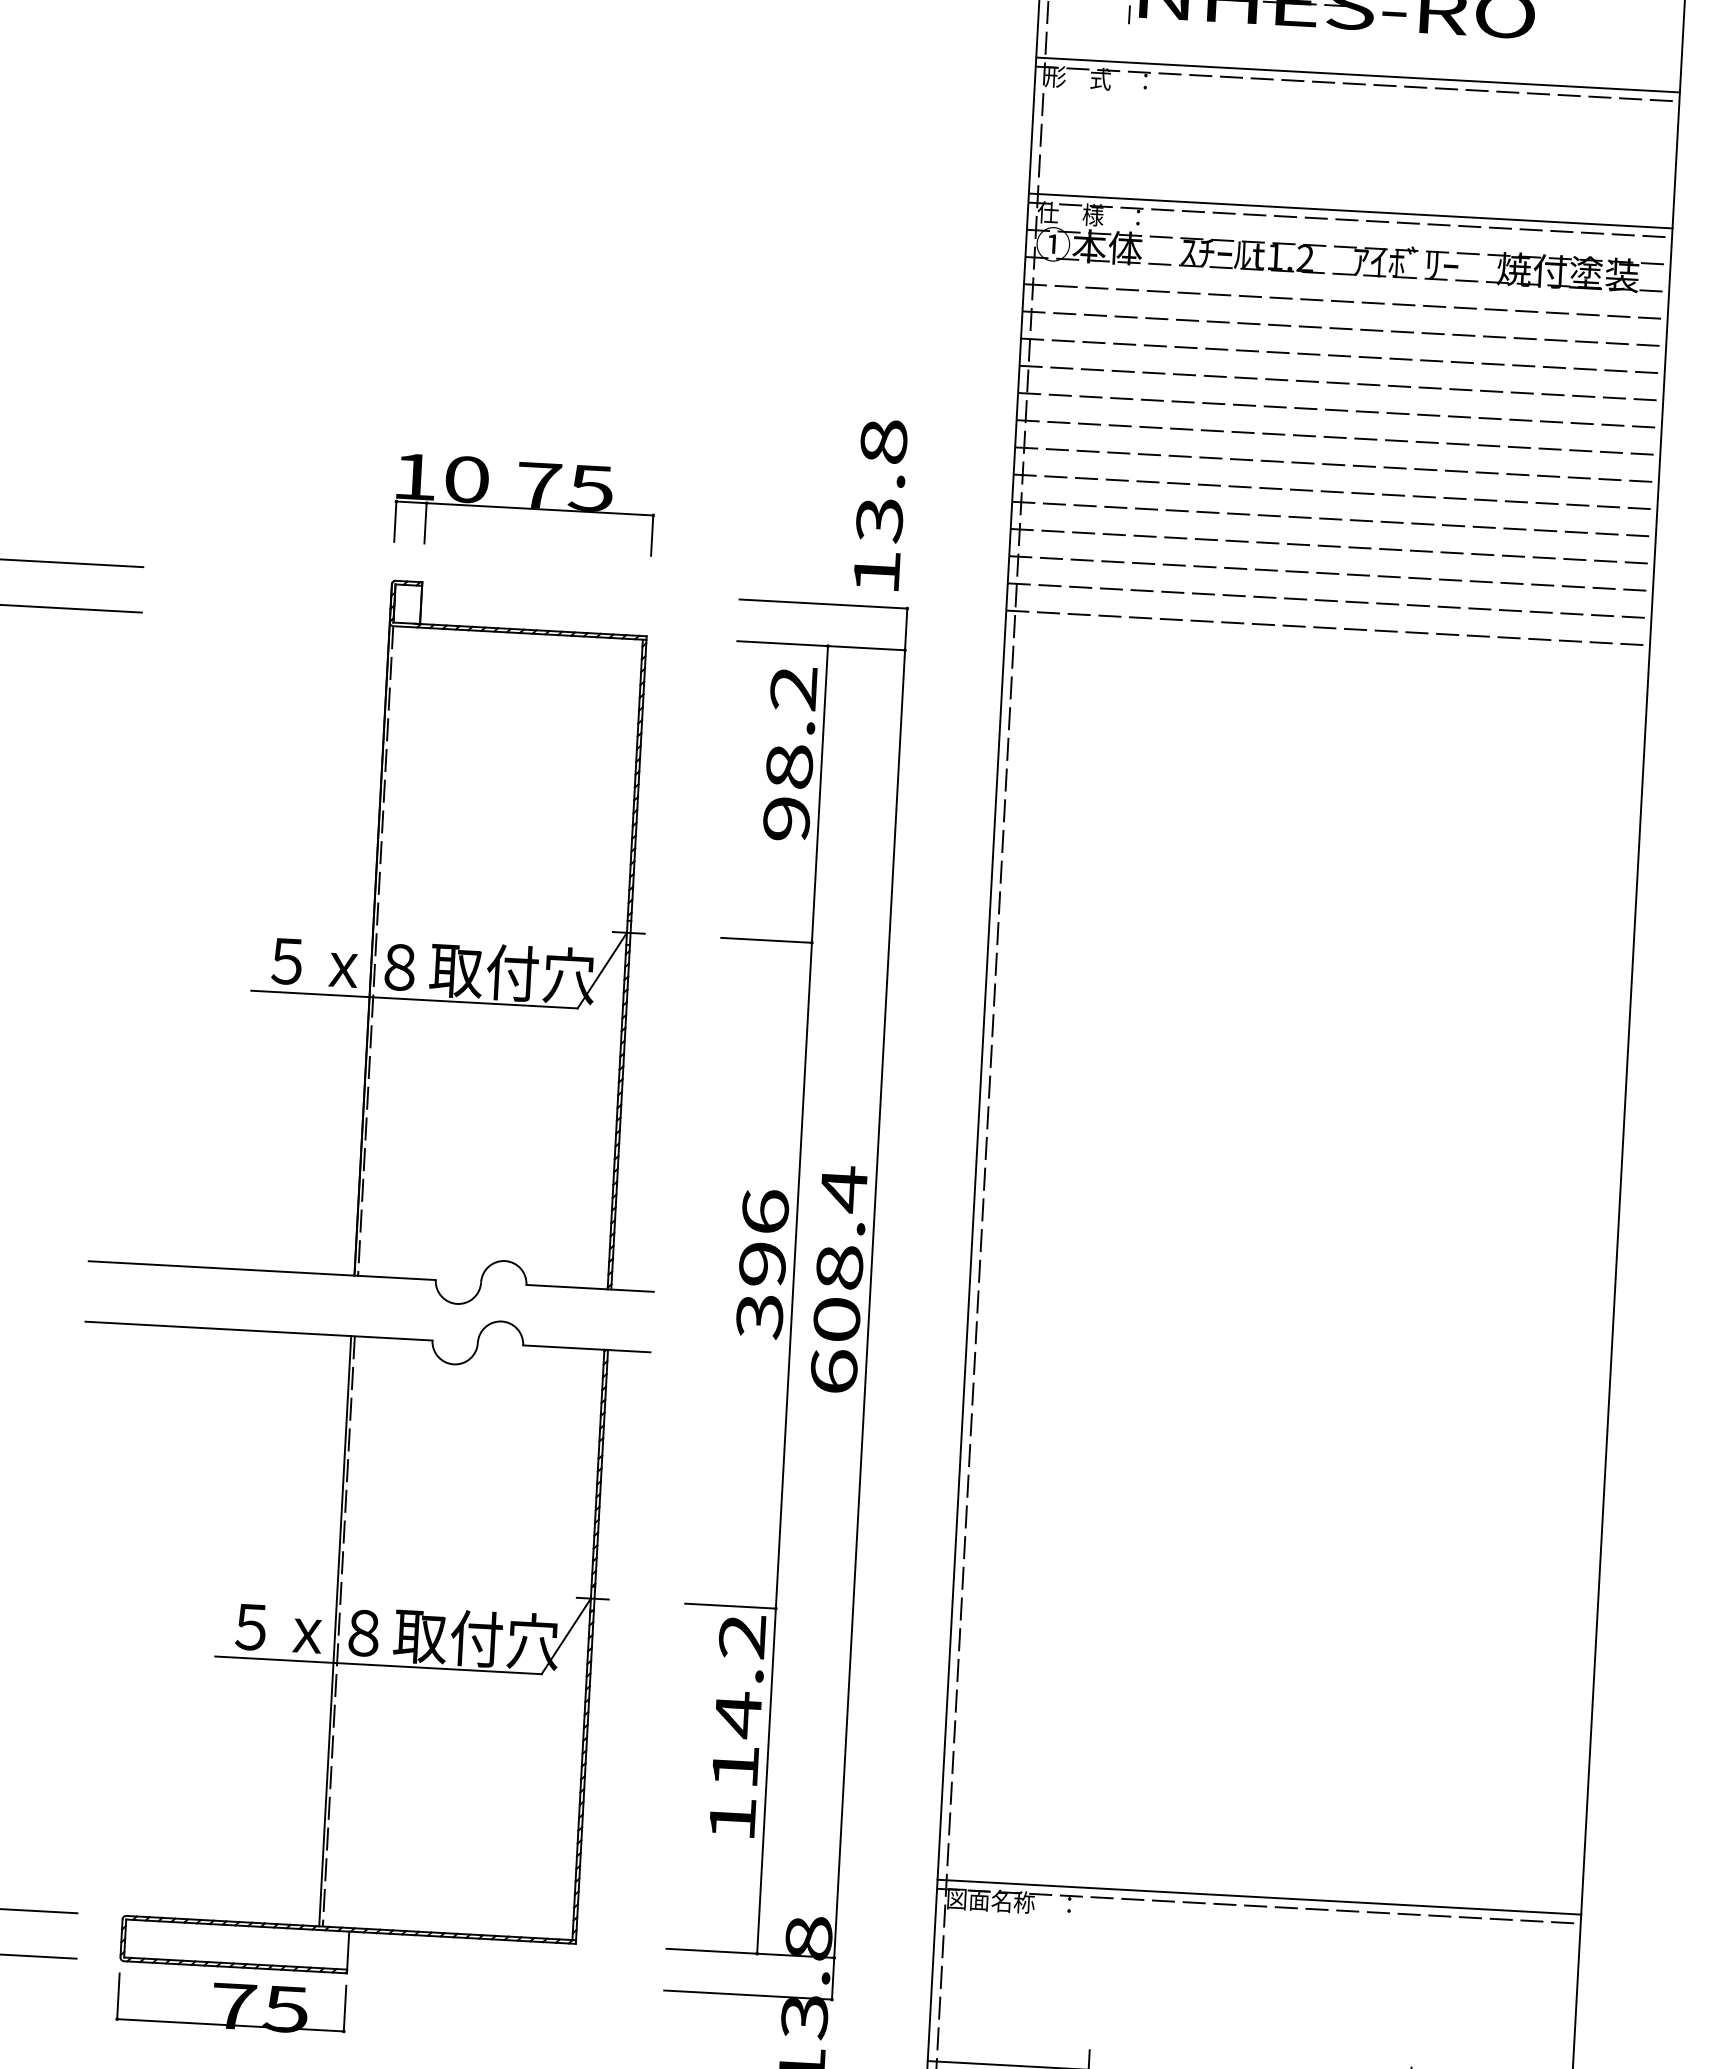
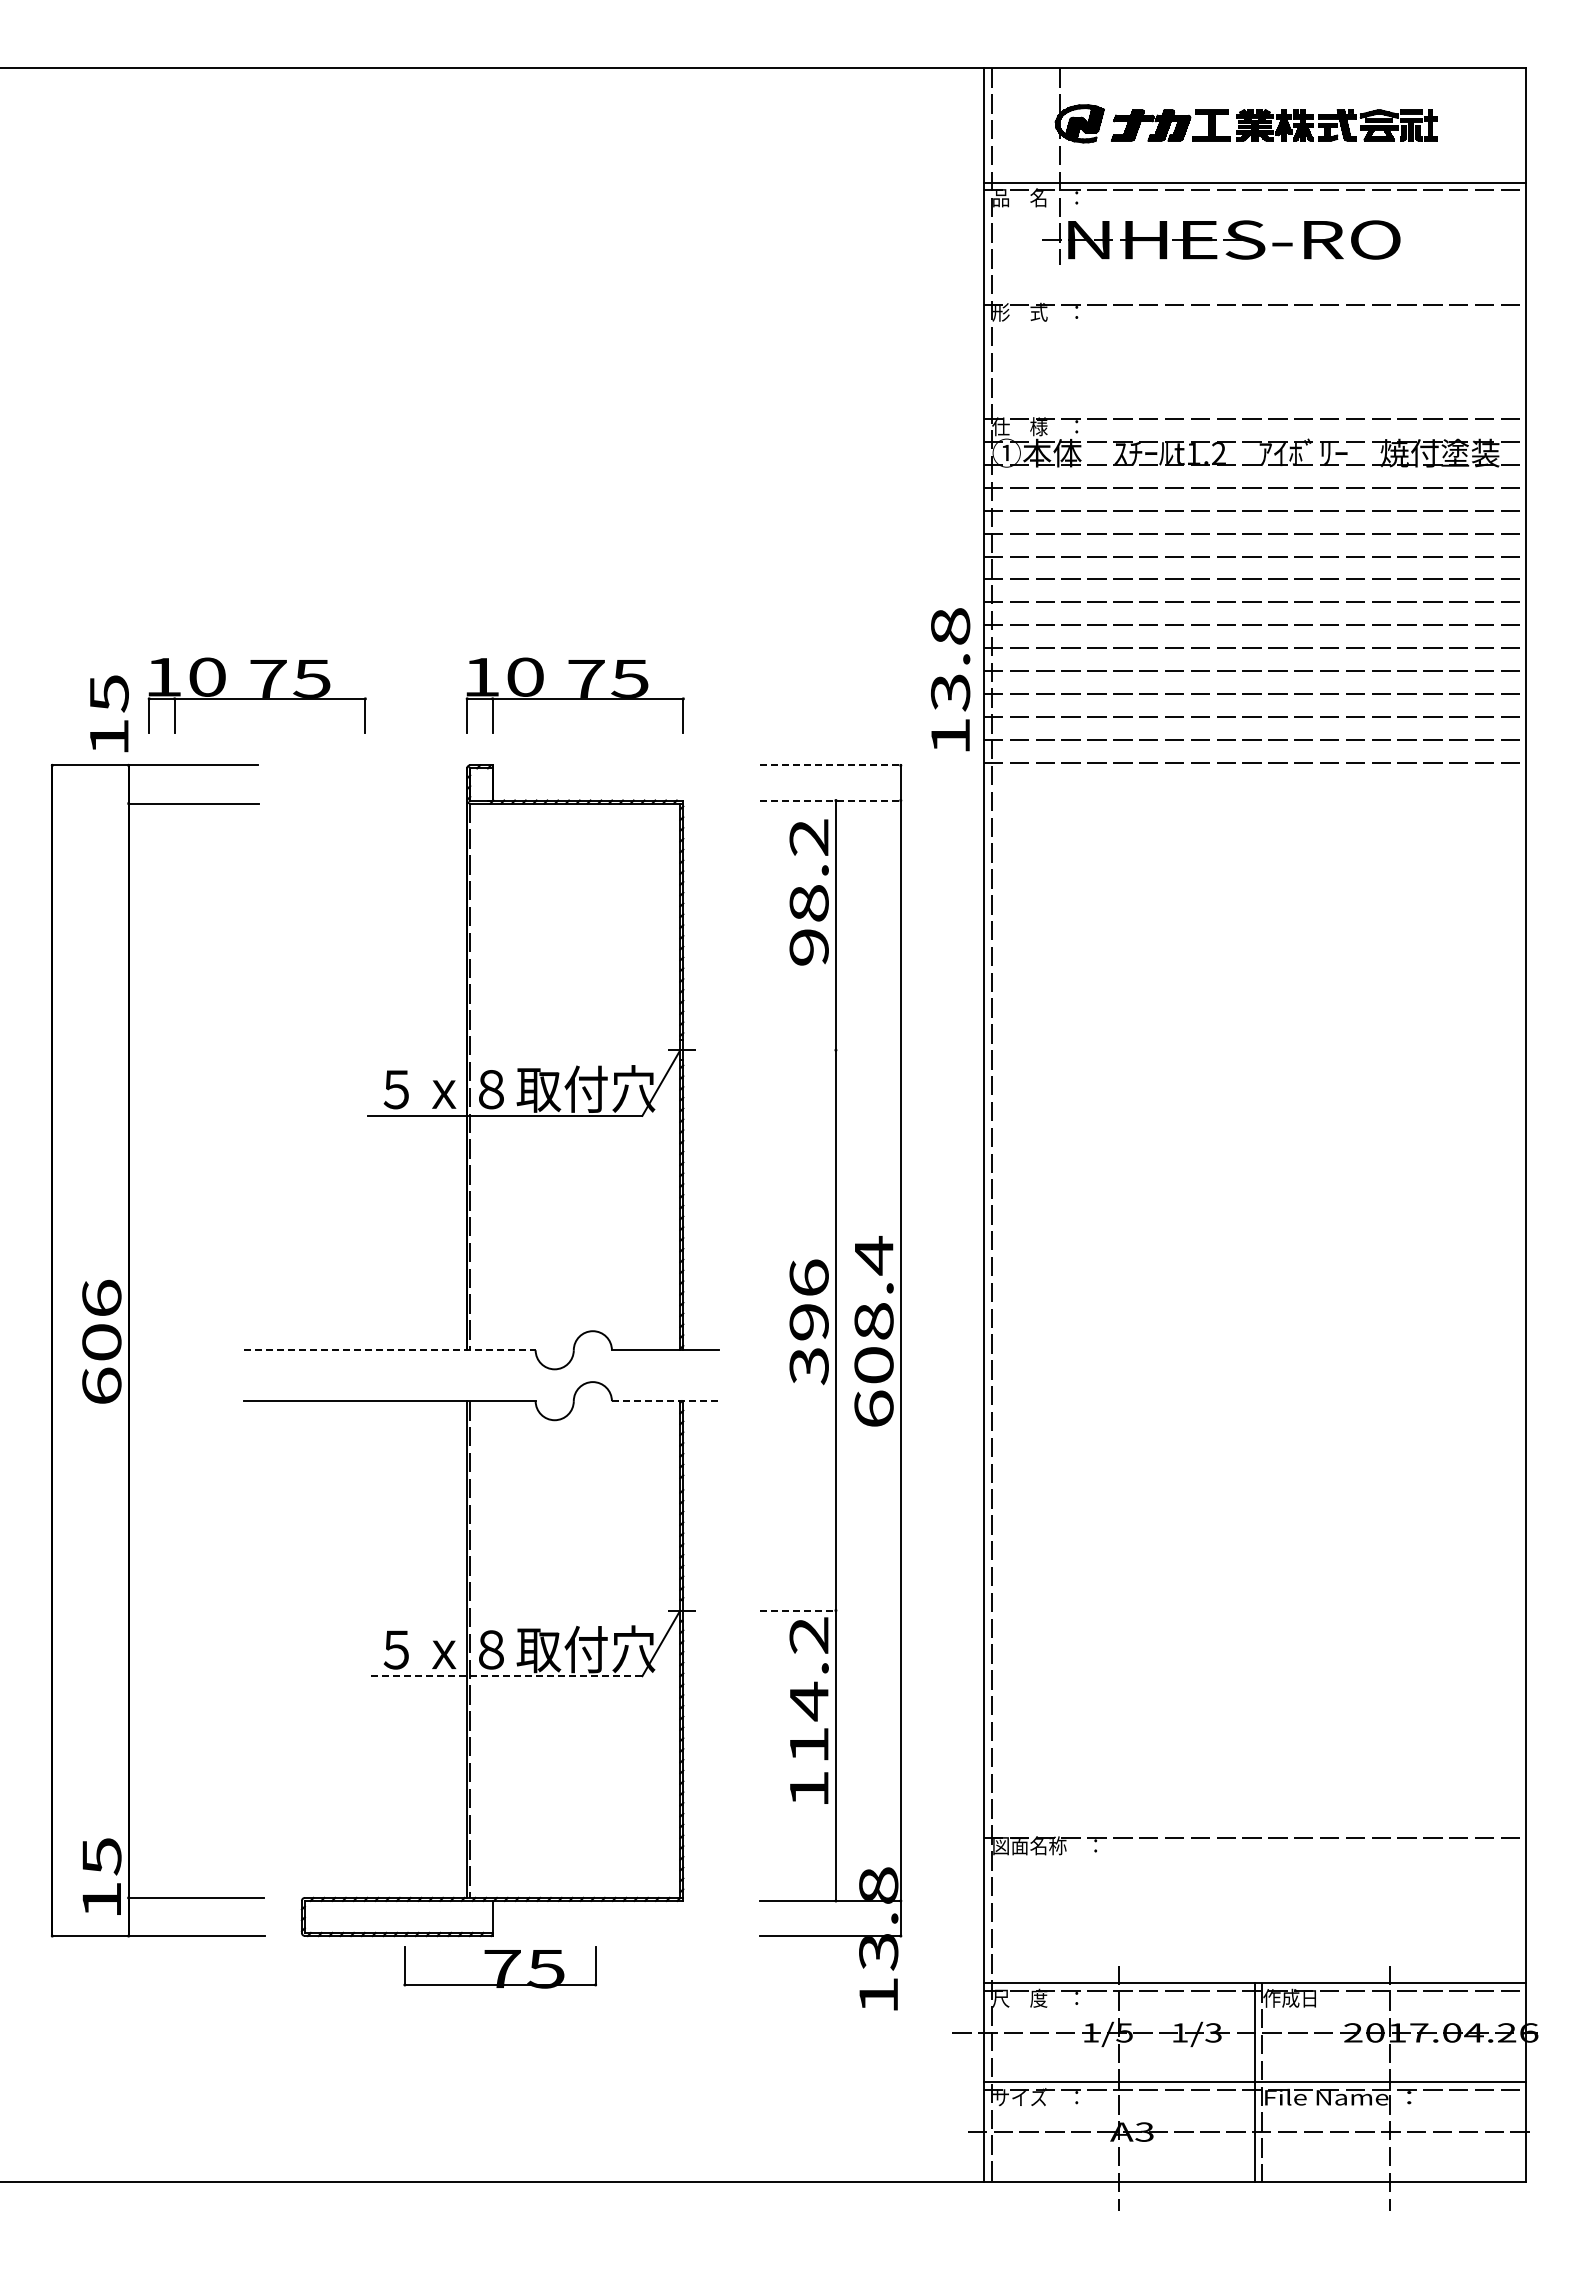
line: (1357, 75) -> (1254, 297), removed
line: (1350, 210) -> (1254, 411), removed
part: (146, 484) -> (256, 695), added
text: (880, 504) -> (950, 679), moved
line: (823, 604) -> (830, 765), solid -> dashed
line: (821, 645) -> (830, 800), solid -> dashed
line: (766, 940) -> (797, 1050), removed
line: (263, 1270) -> (390, 1350), solid -> dashed
line: (586, 1349) -> (665, 1401), solid -> dashed
line: (731, 1606) -> (798, 1610), solid -> dashed
line: (377, 1665) -> (504, 1676), solid -> dashed
line: (1259, 1896) -> (1254, 1830), removed
part: (230, 2004) -> (499, 1967), moved

